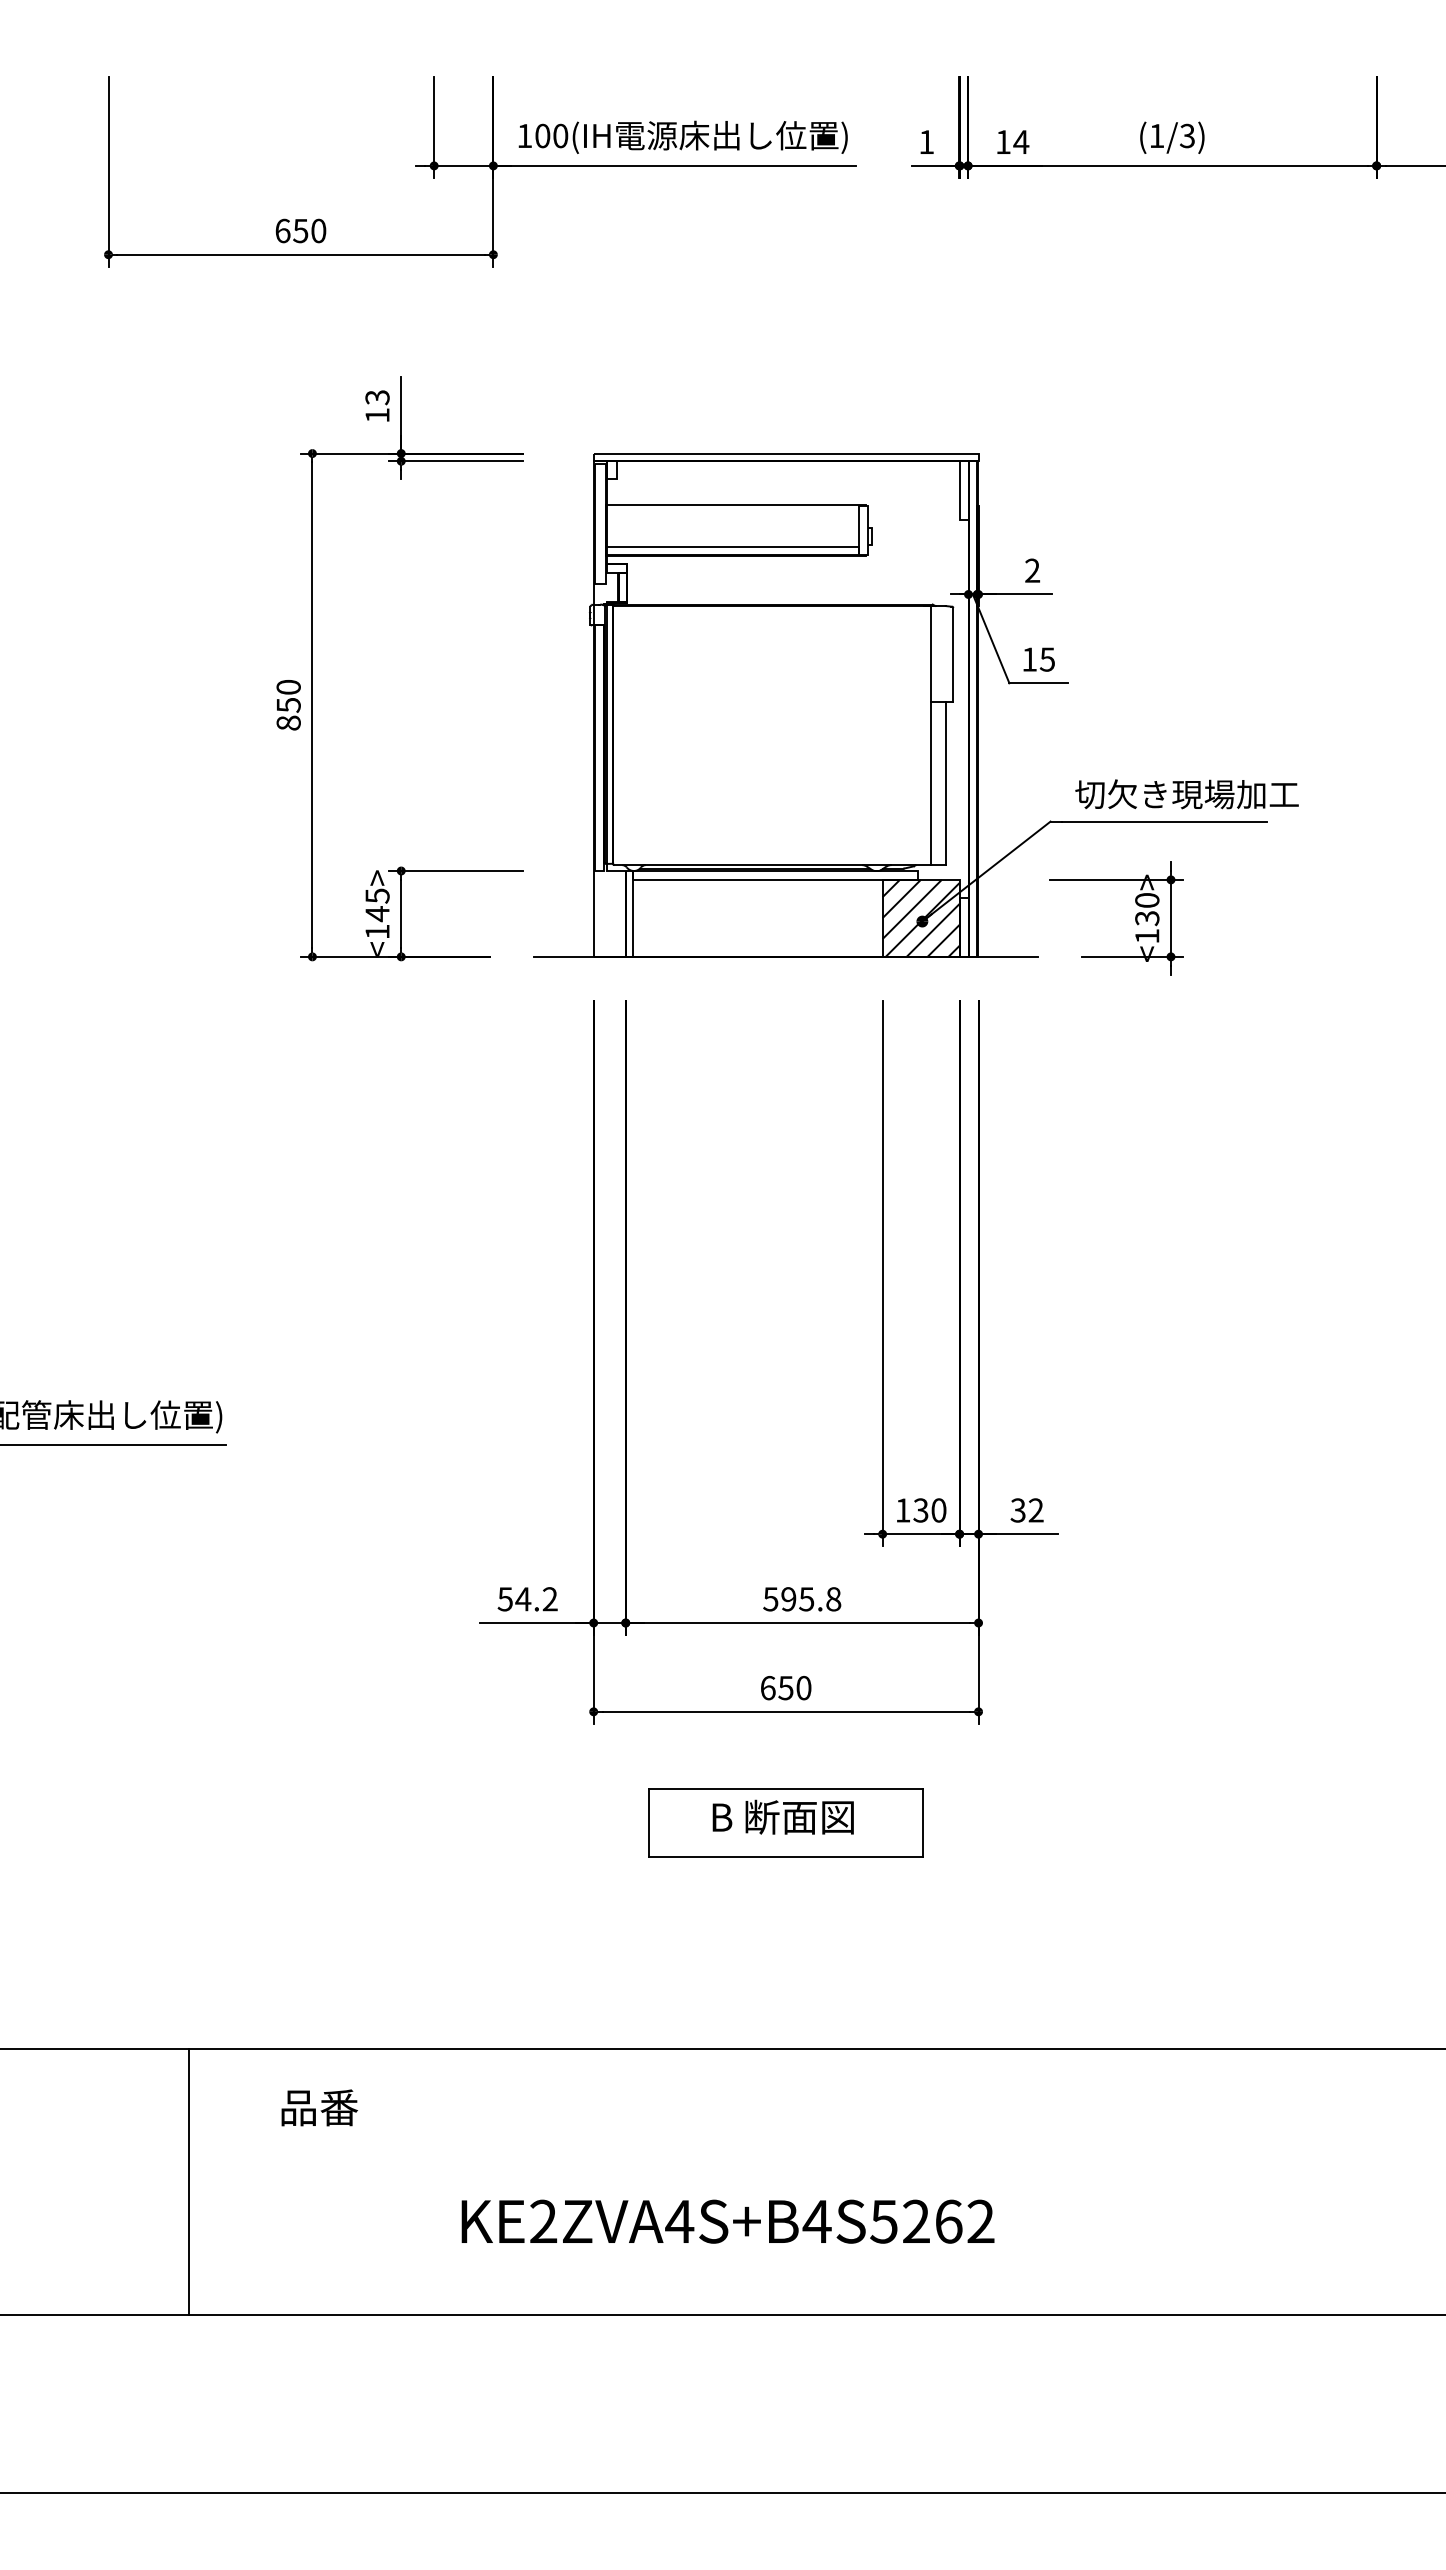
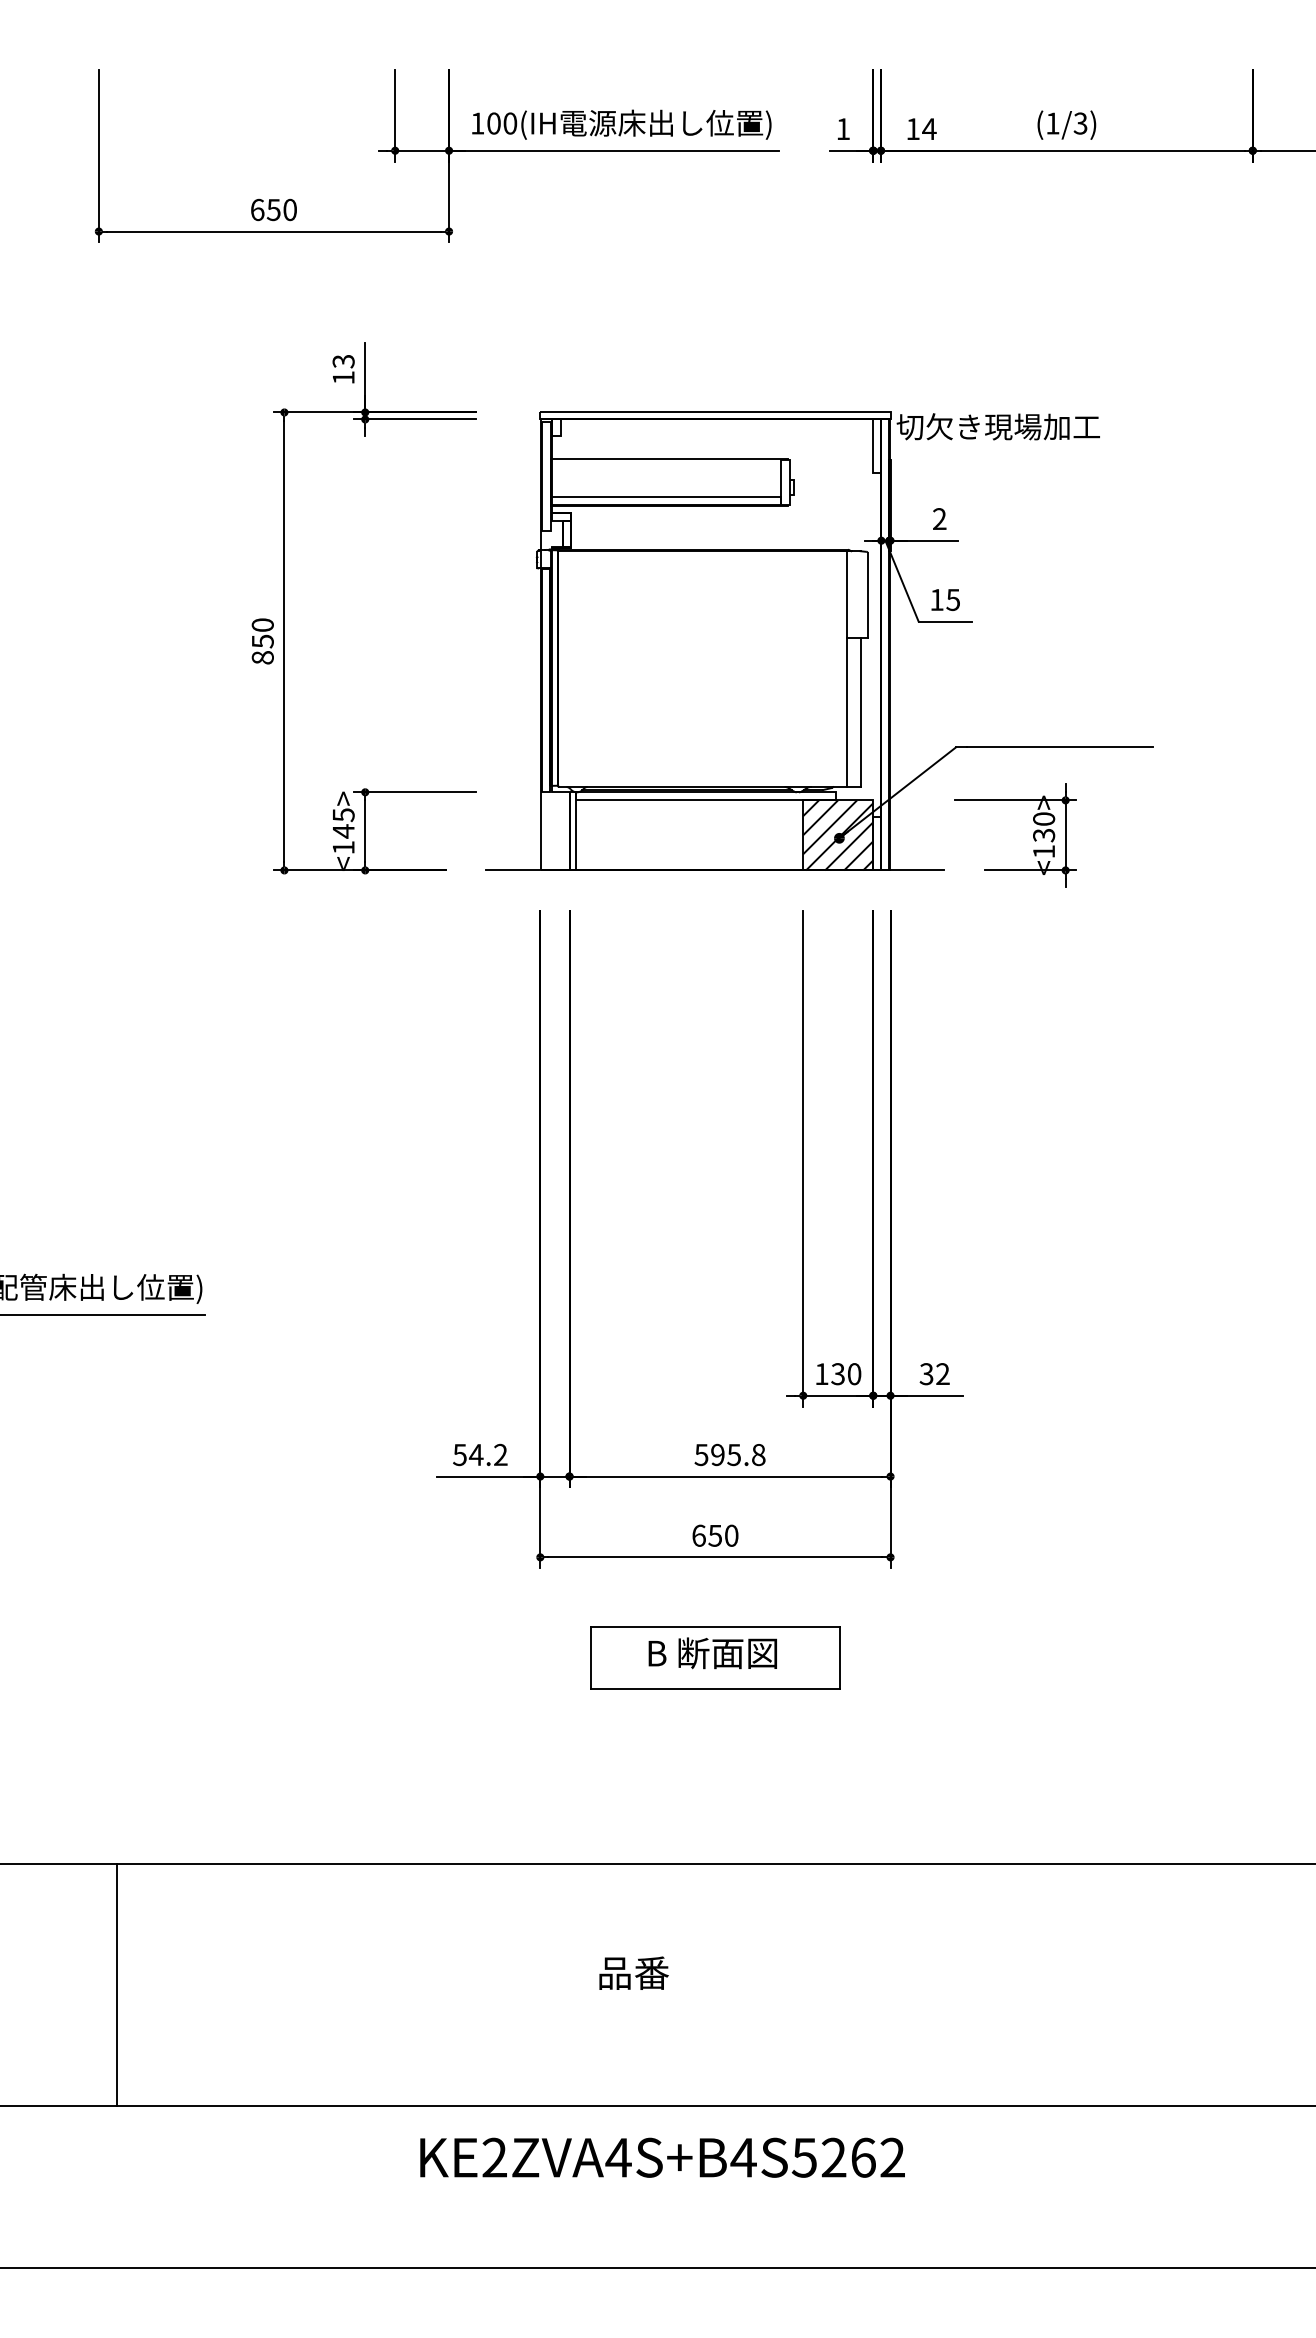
text: (1186, 794) -> (997, 426), moved
text: (319, 2107) -> (633, 1972), moved
line: (189, 2181) -> (117, 1984), moved
text: (727, 2221) -> (662, 2157), moved

